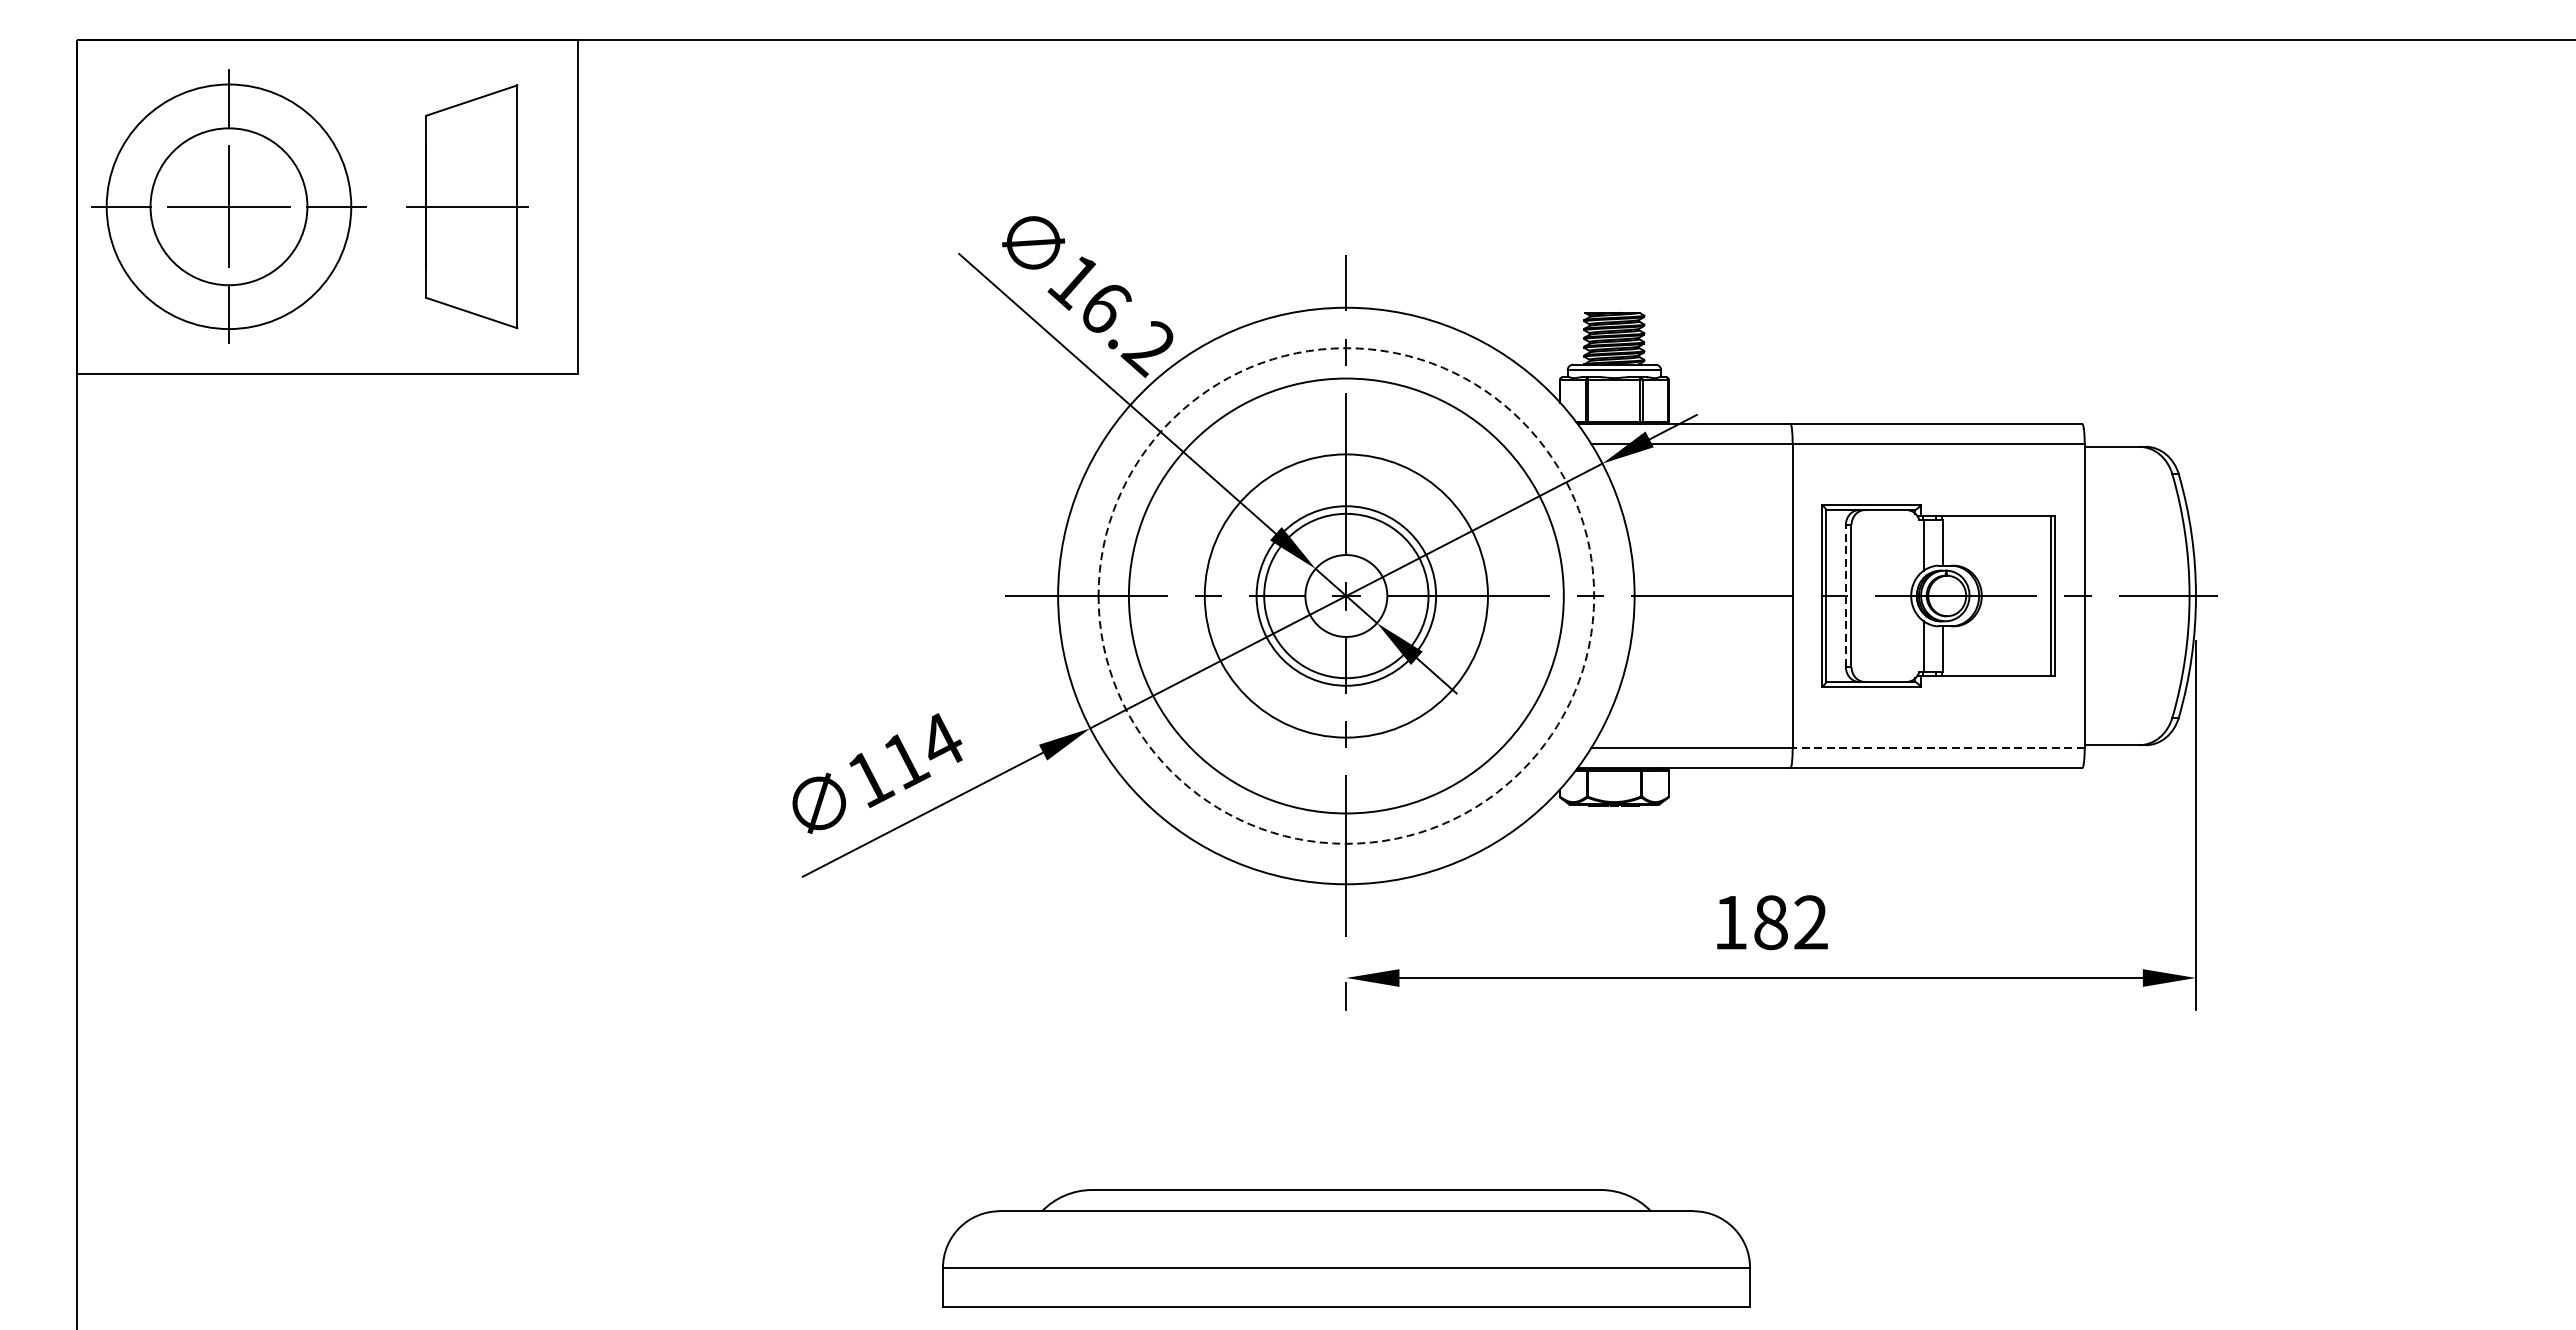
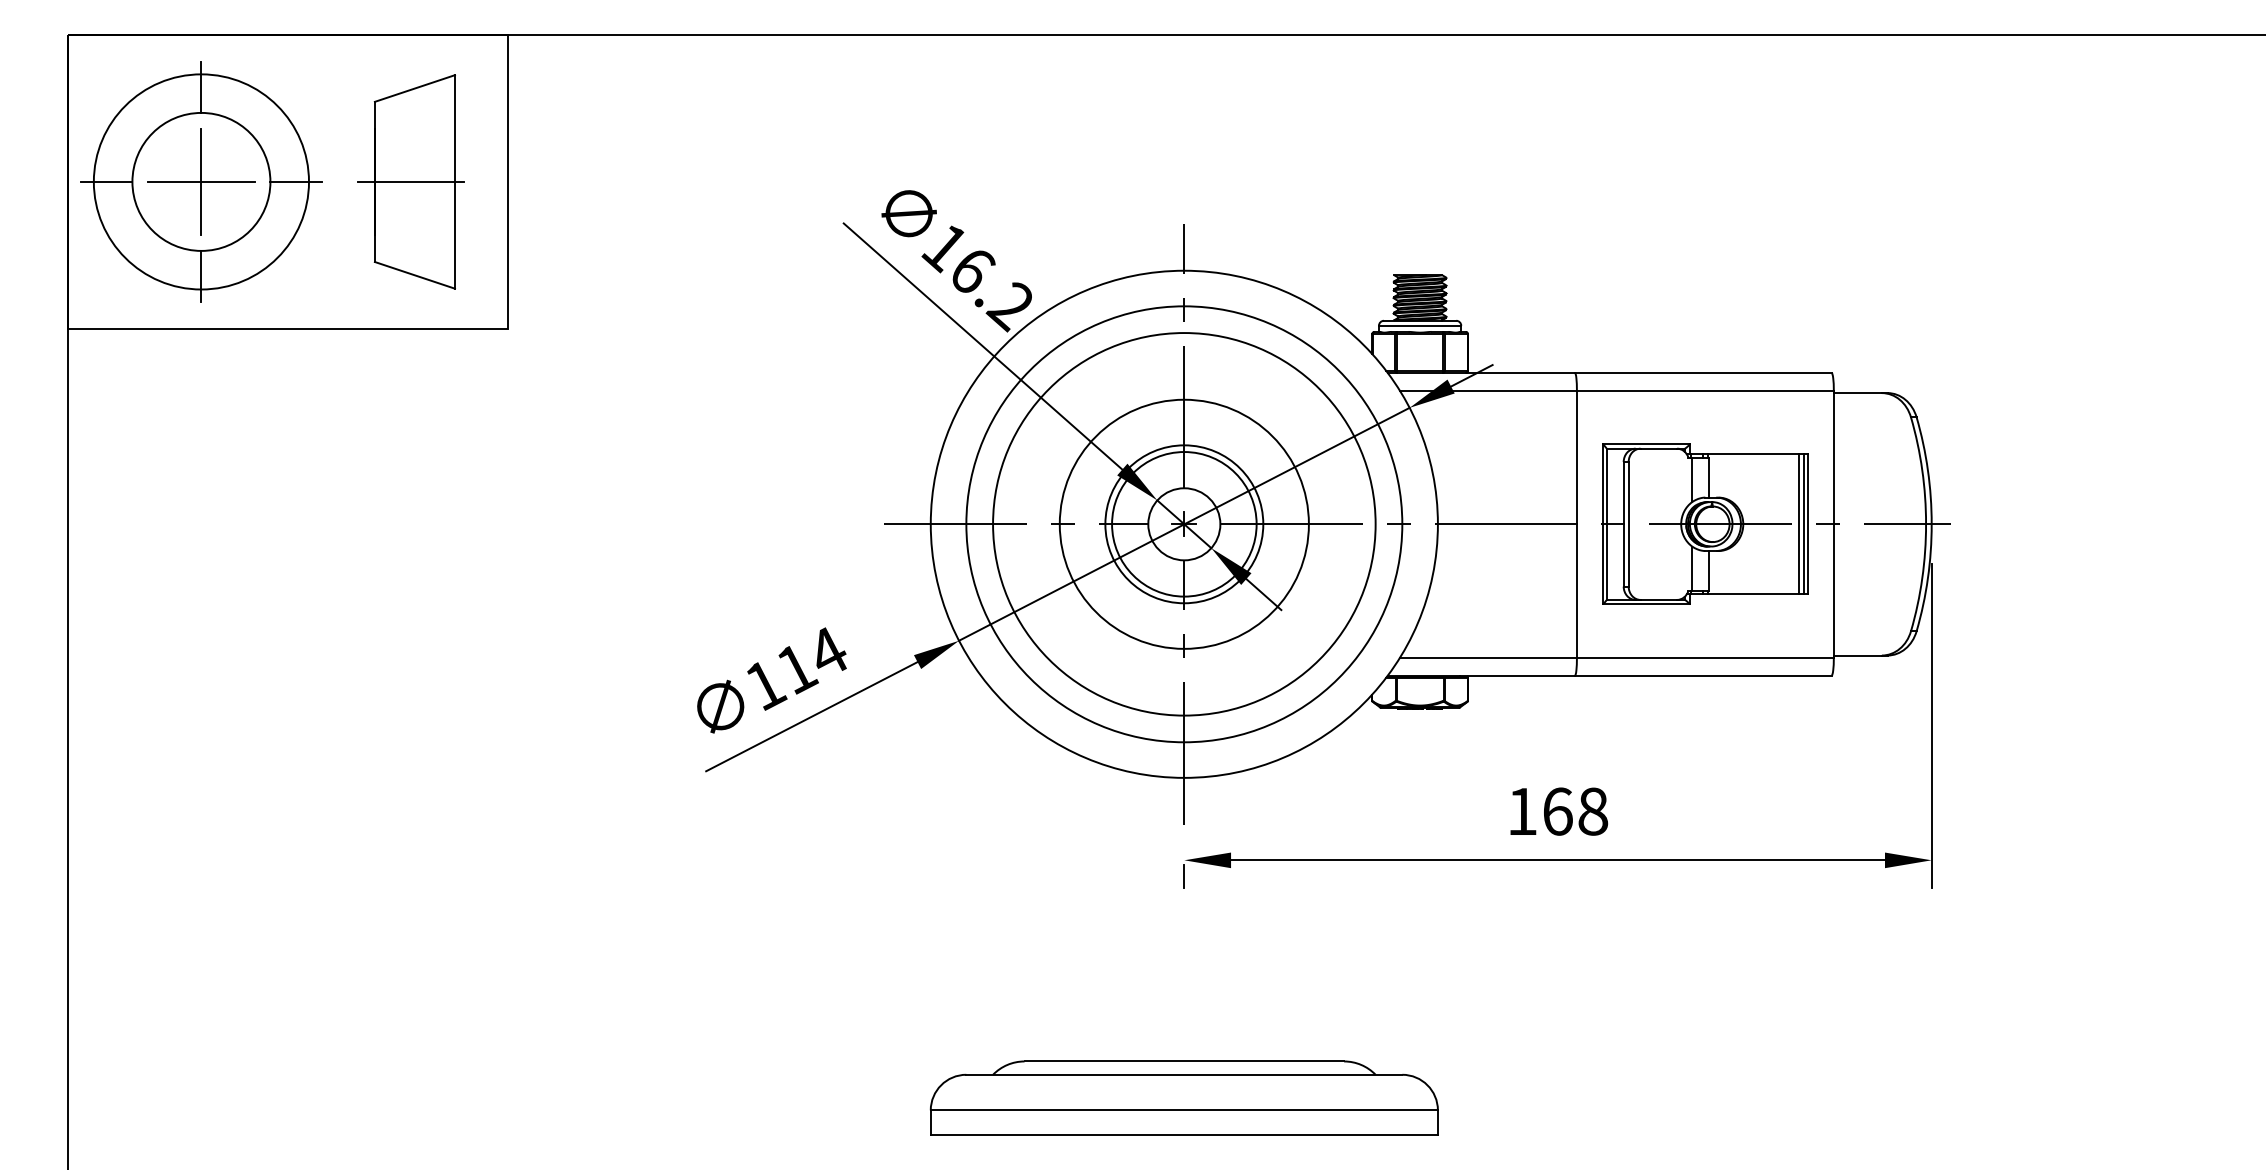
line: (1845, 595) -> (1623, 523), dashed -> solid
circle: (1346, 596) -> (1184, 524), dashed -> solid
line: (2045, 596) -> (1799, 524), added
line: (1937, 747) -> (1704, 657), dashed -> solid
text: (1791, 922) -> (1575, 811), 182 -> 168
part: (1345, 1247) -> (1183, 1097), size x0.71

